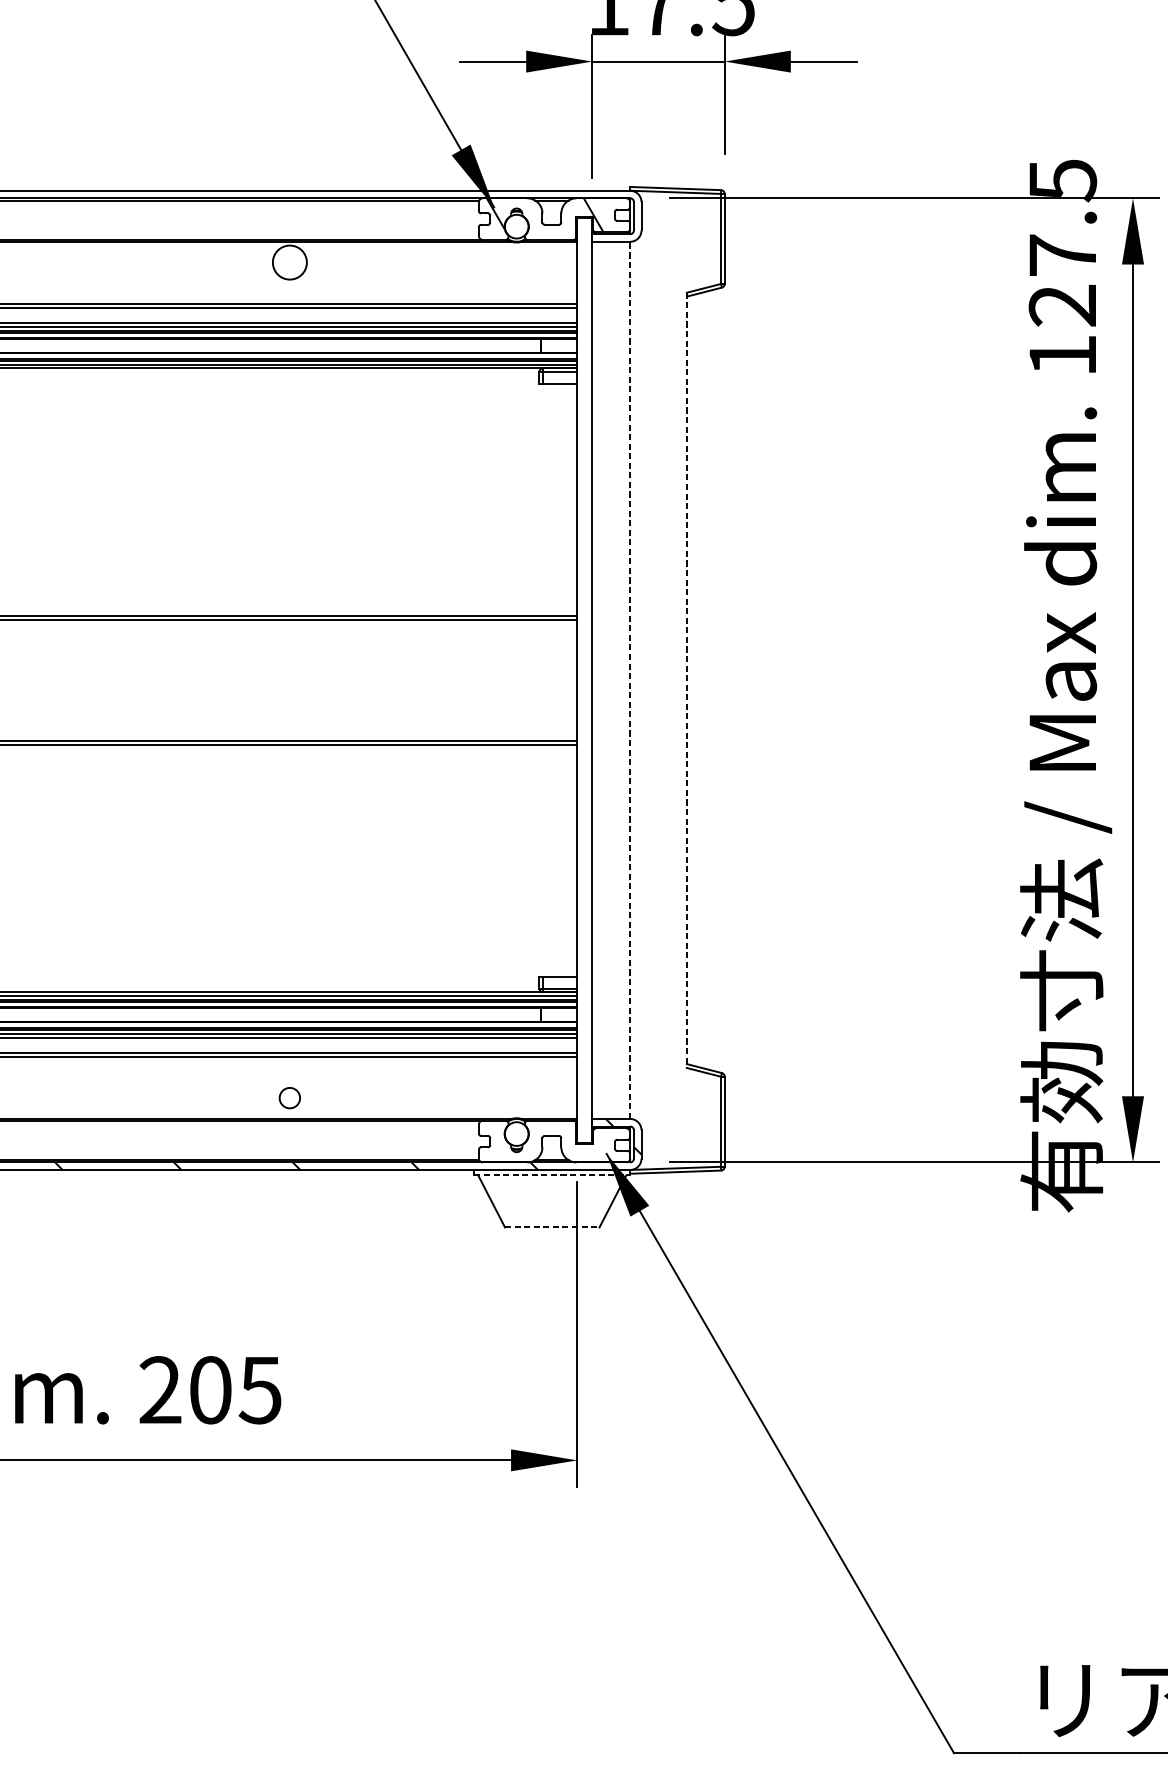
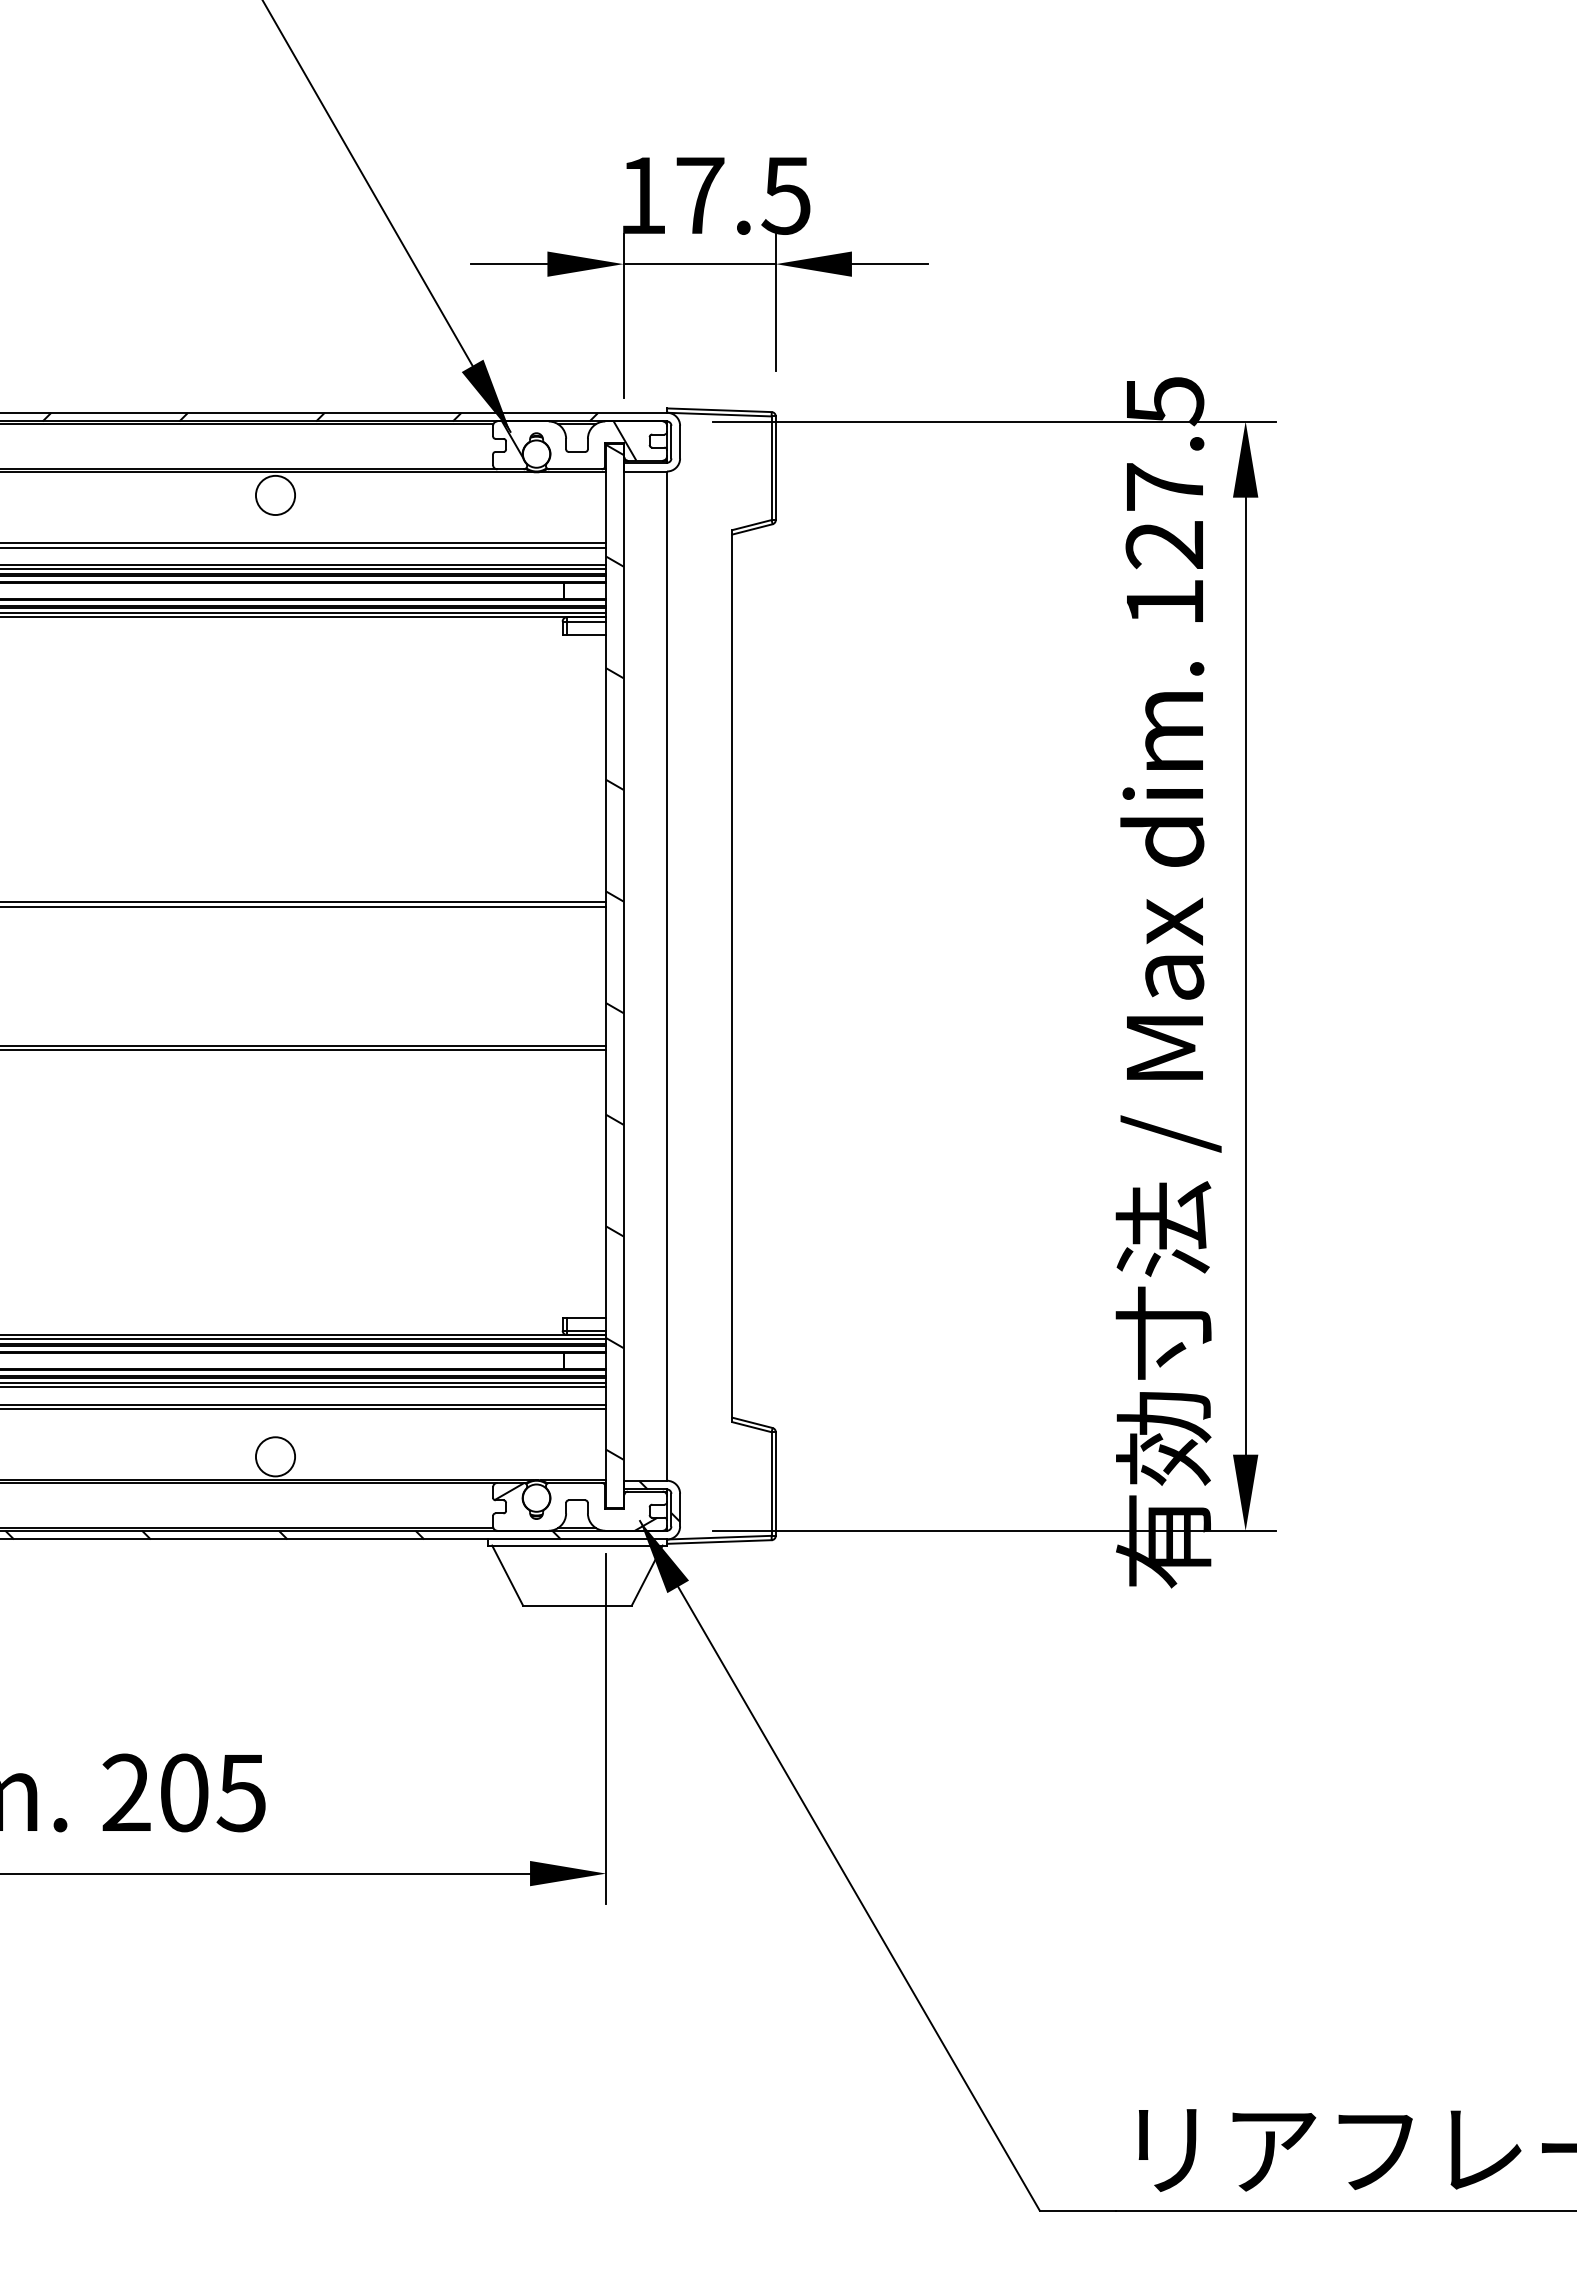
hatch: (328, 193) -> (320, 416), added
hatch: (584, 658) -> (614, 951), added
line: (630, 680) -> (667, 976), dashed -> solid
line: (687, 680) -> (732, 976), dashed -> solid
circle: (289, 1097) -> (275, 1456), size x1.67
hatch: (550, 1141) -> (575, 1506), added
line: (552, 1175) -> (577, 1545), dashed -> solid
line: (552, 1227) -> (577, 1605), dashed -> solid

